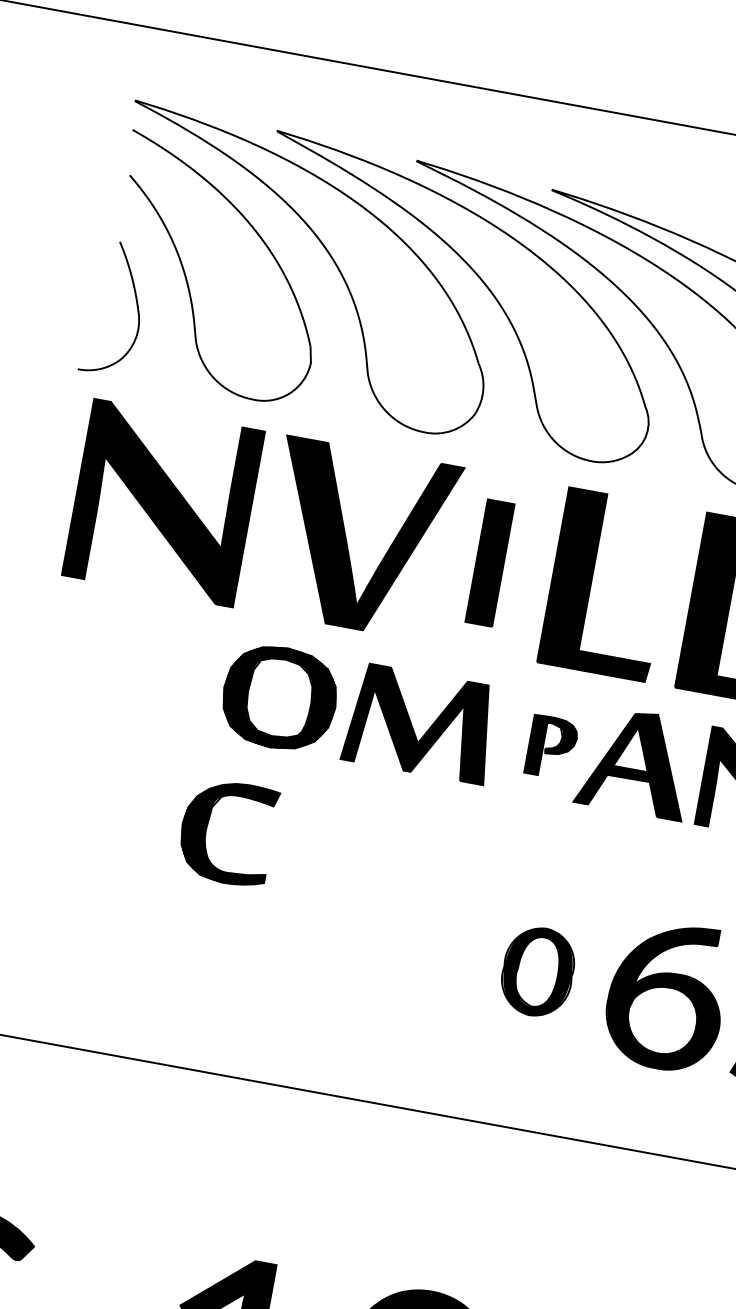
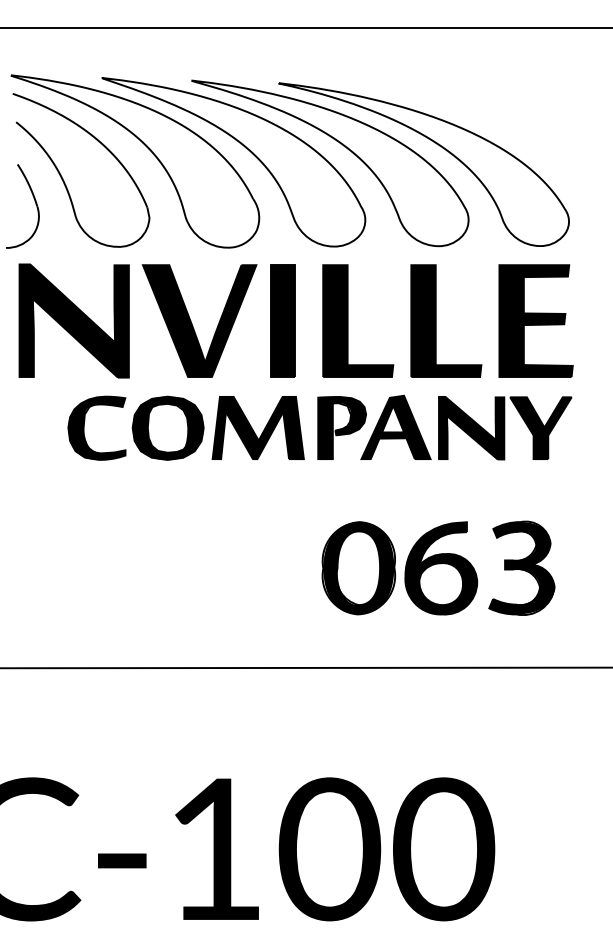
part: (489, 562) -> (282, 320), size x1.43
part: (551, 746) -> (341, 427), size x1.67
part: (207, 827) -> (84, 427), moved
part: (537, 972) -> (358, 568), size x1.67

